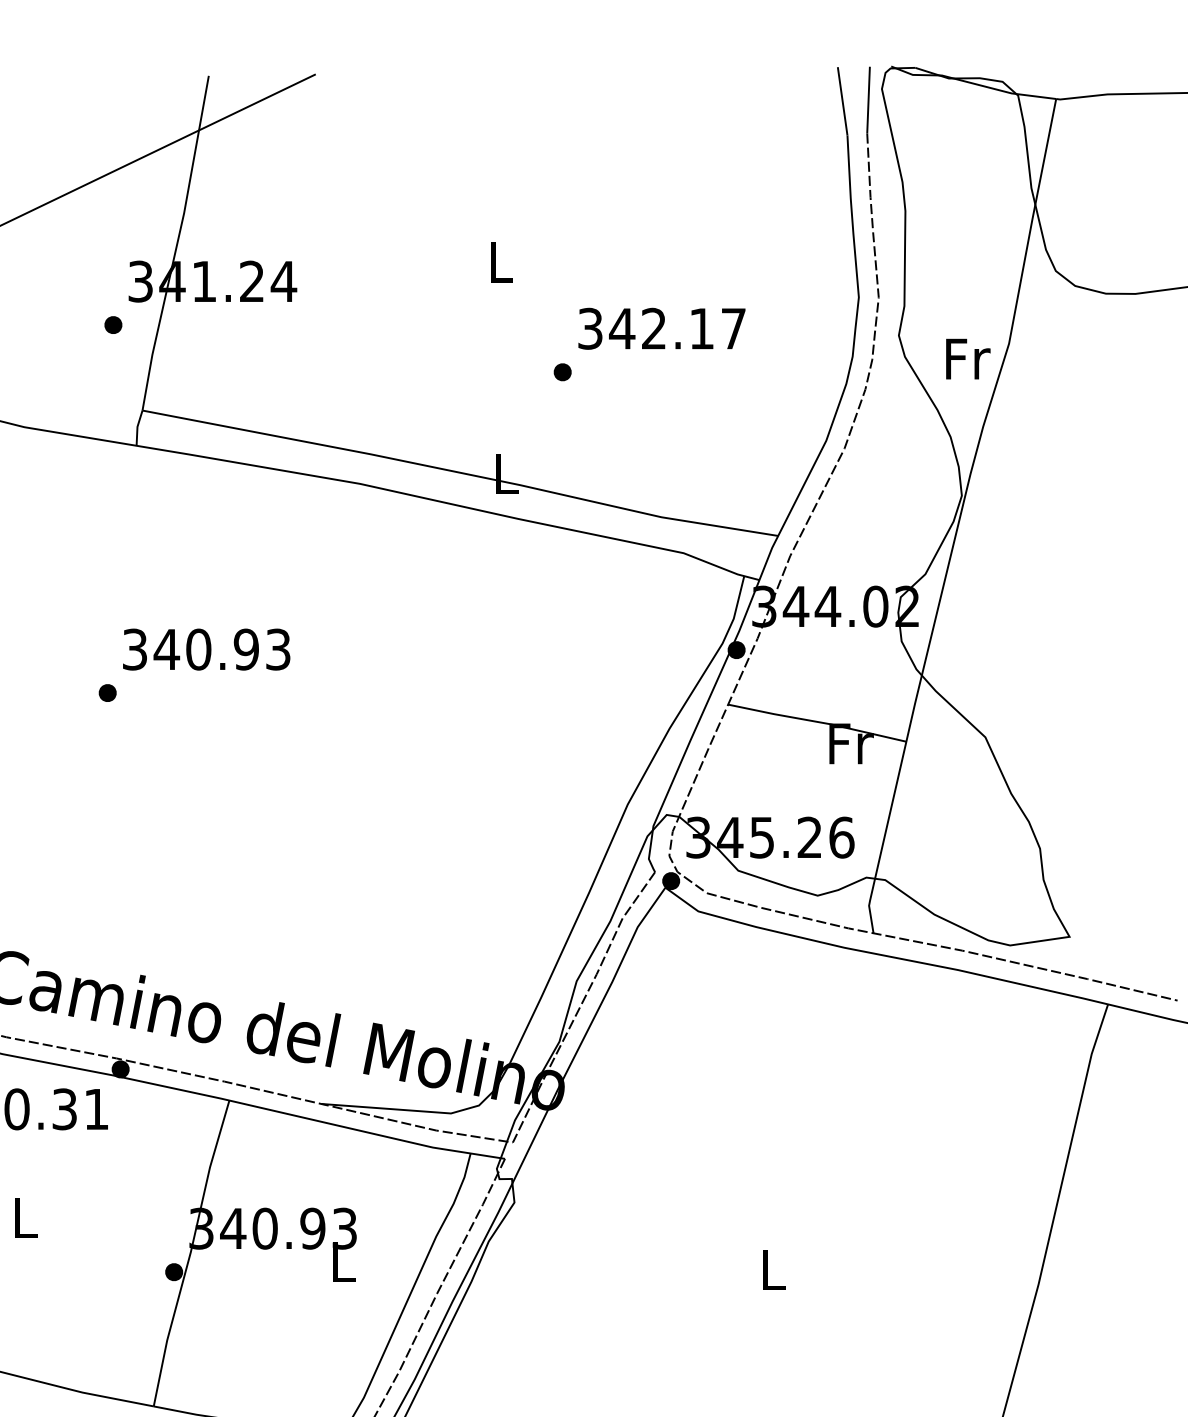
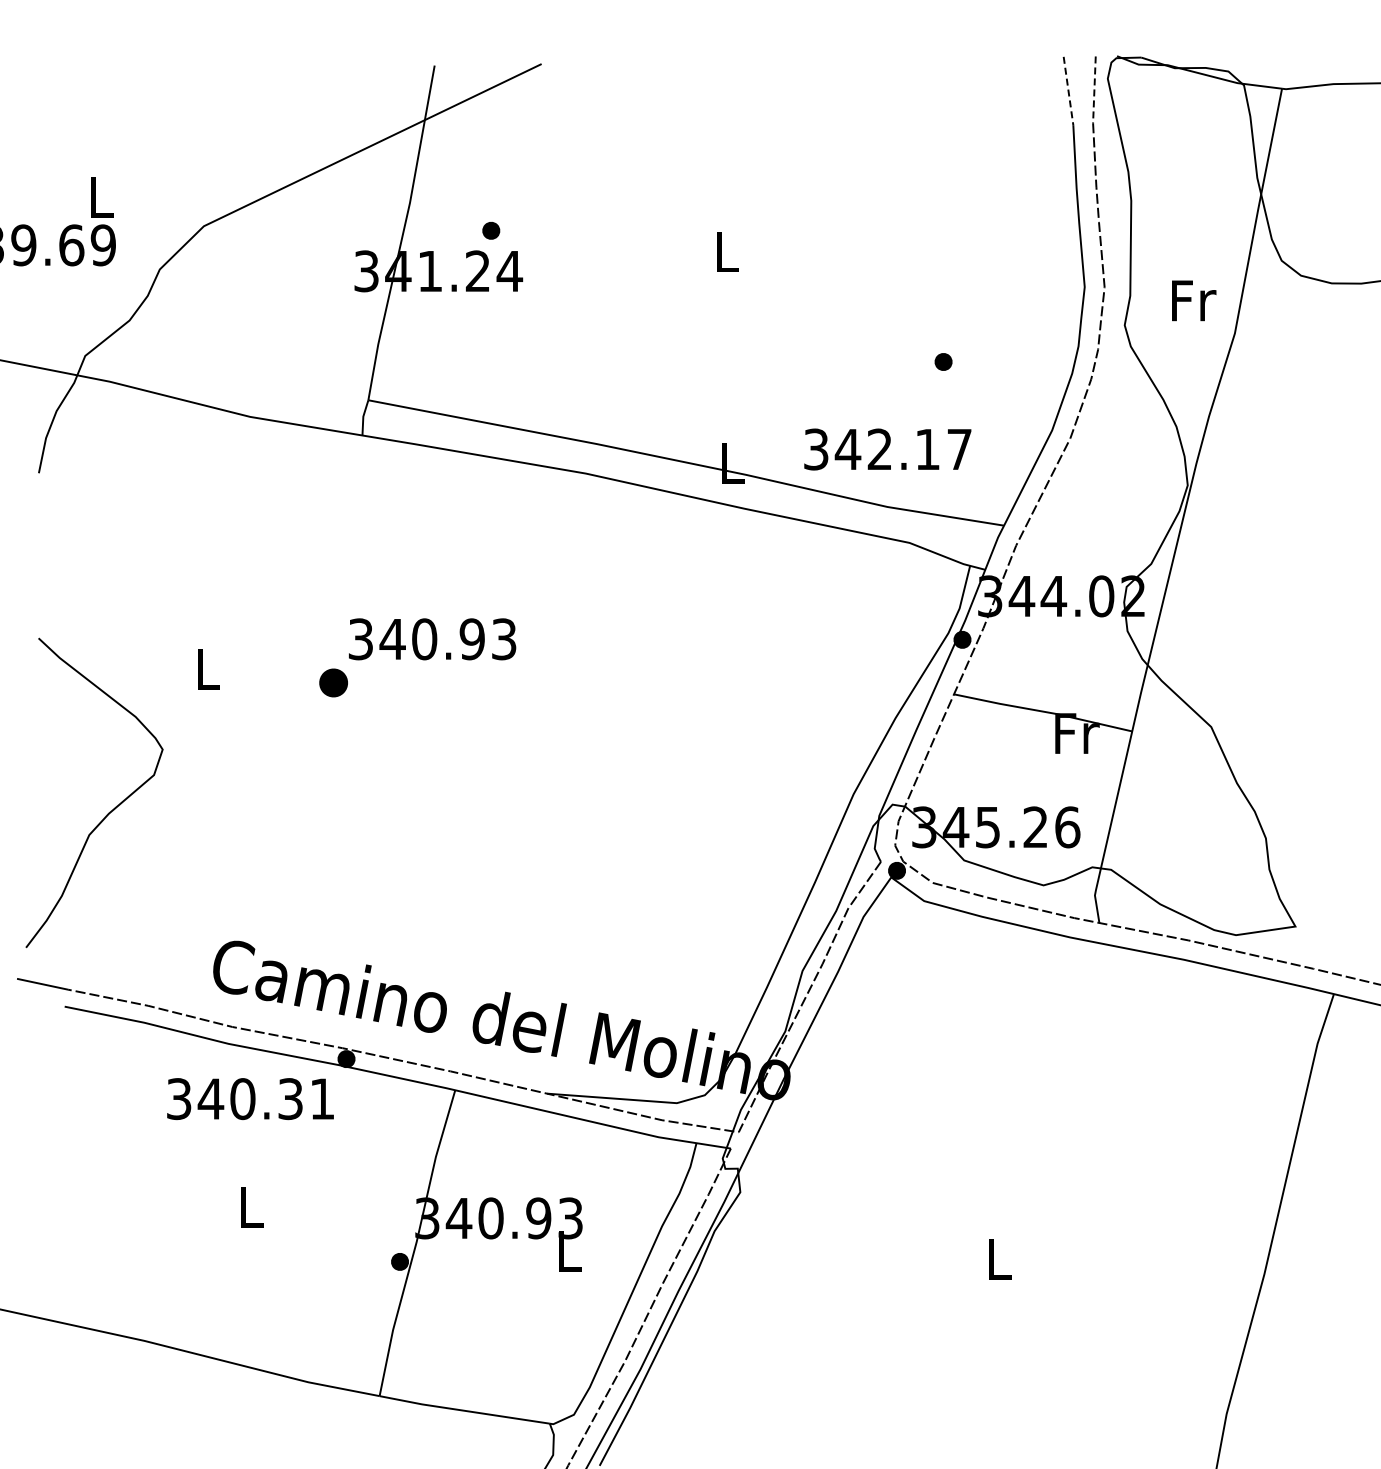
line: (868, 100) -> (1094, 90), solid -> dashed
line: (842, 101) -> (1068, 91), solid -> dashed
part: (113, 324) -> (491, 230), moved
text: (661, 328) -> (887, 449), moved
text: (968, 358) -> (1194, 300), moved
part: (562, 371) -> (943, 361), moved
part: (107, 692) -> (333, 682), size x1.6

